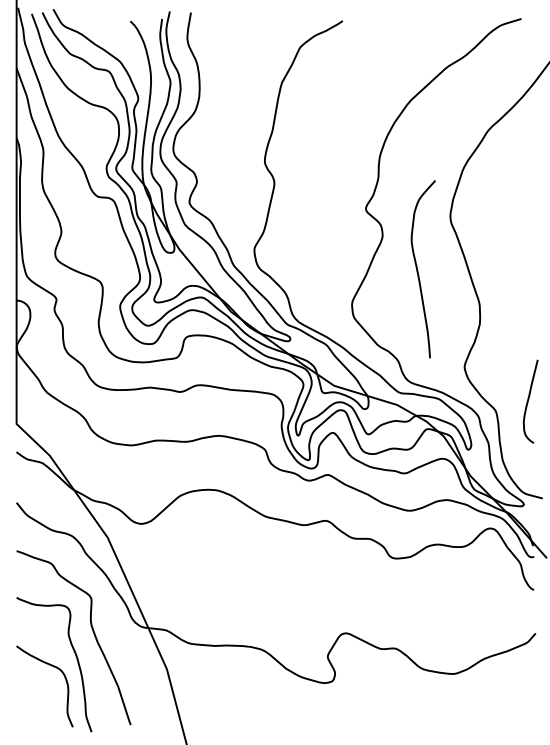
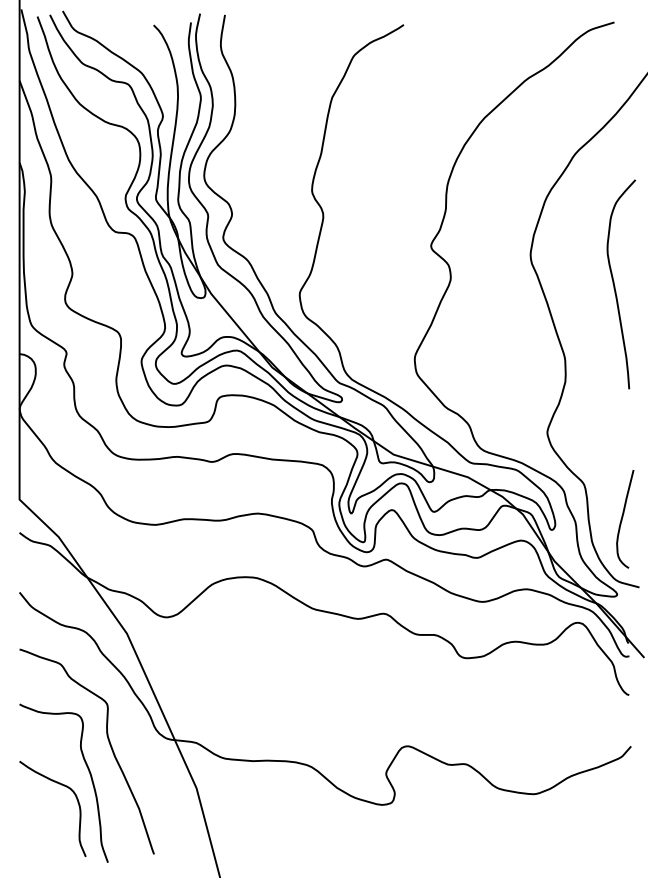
curve: (418, 270) -> (615, 285), moved
curve: (528, 401) -> (622, 519), moved

